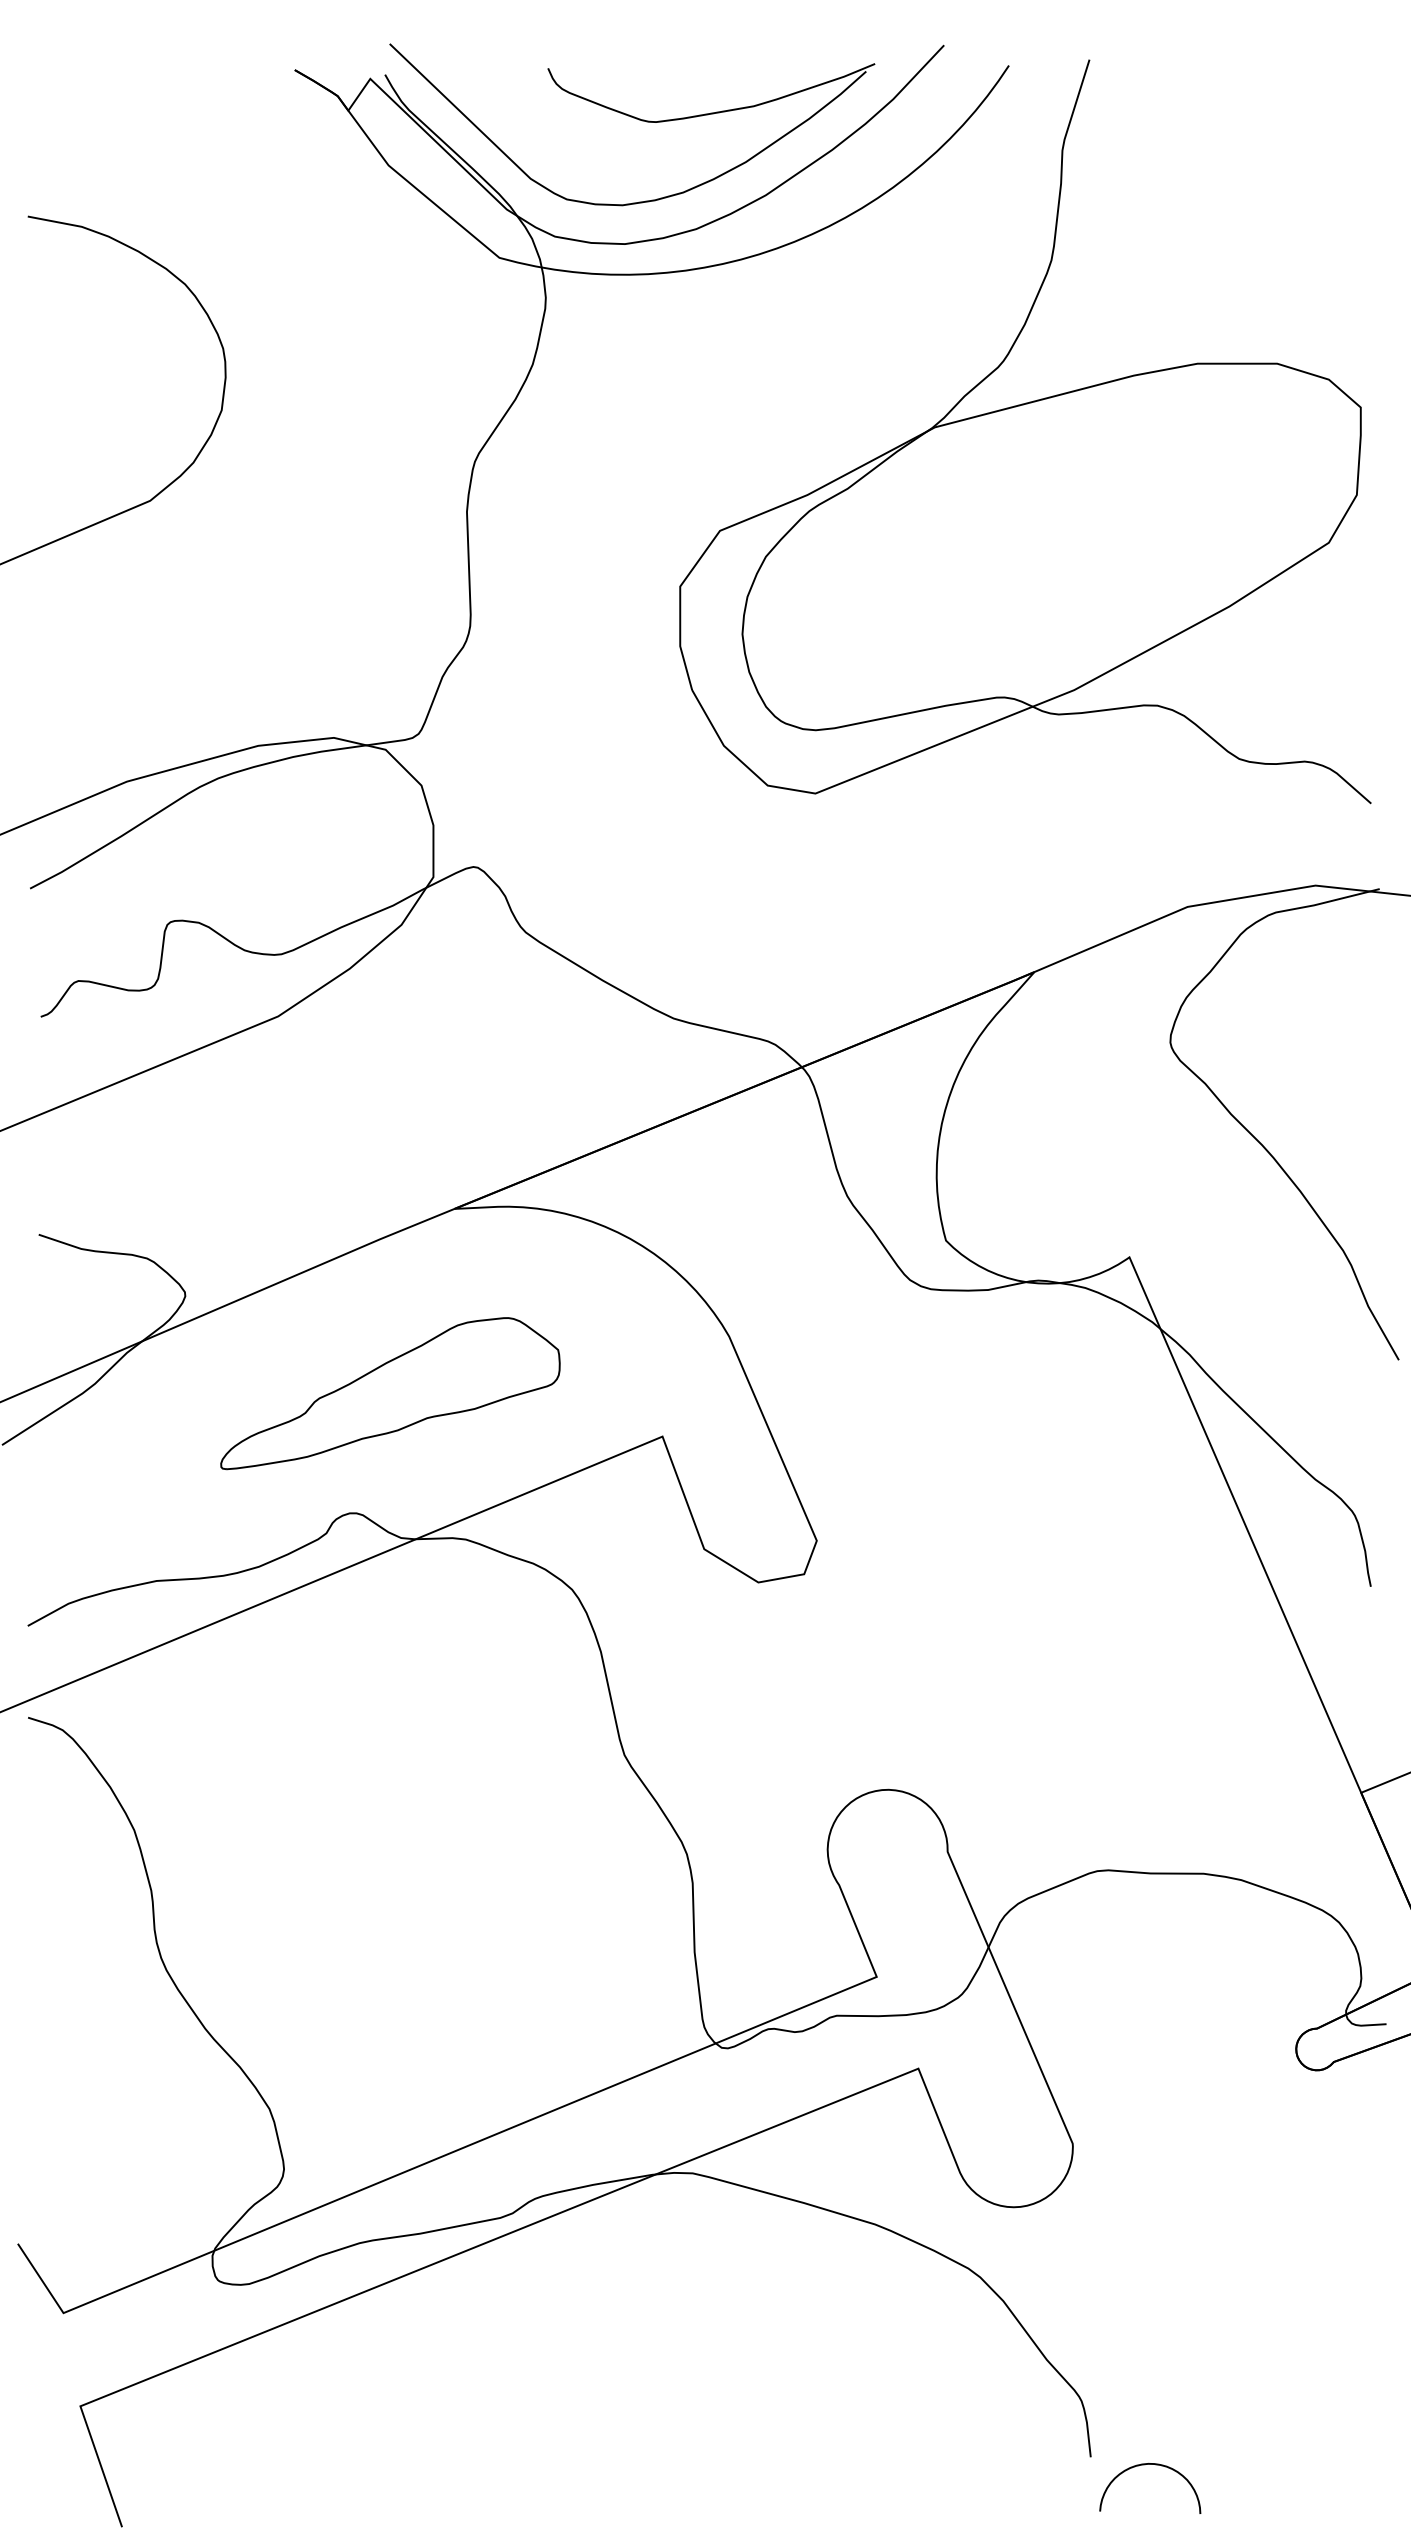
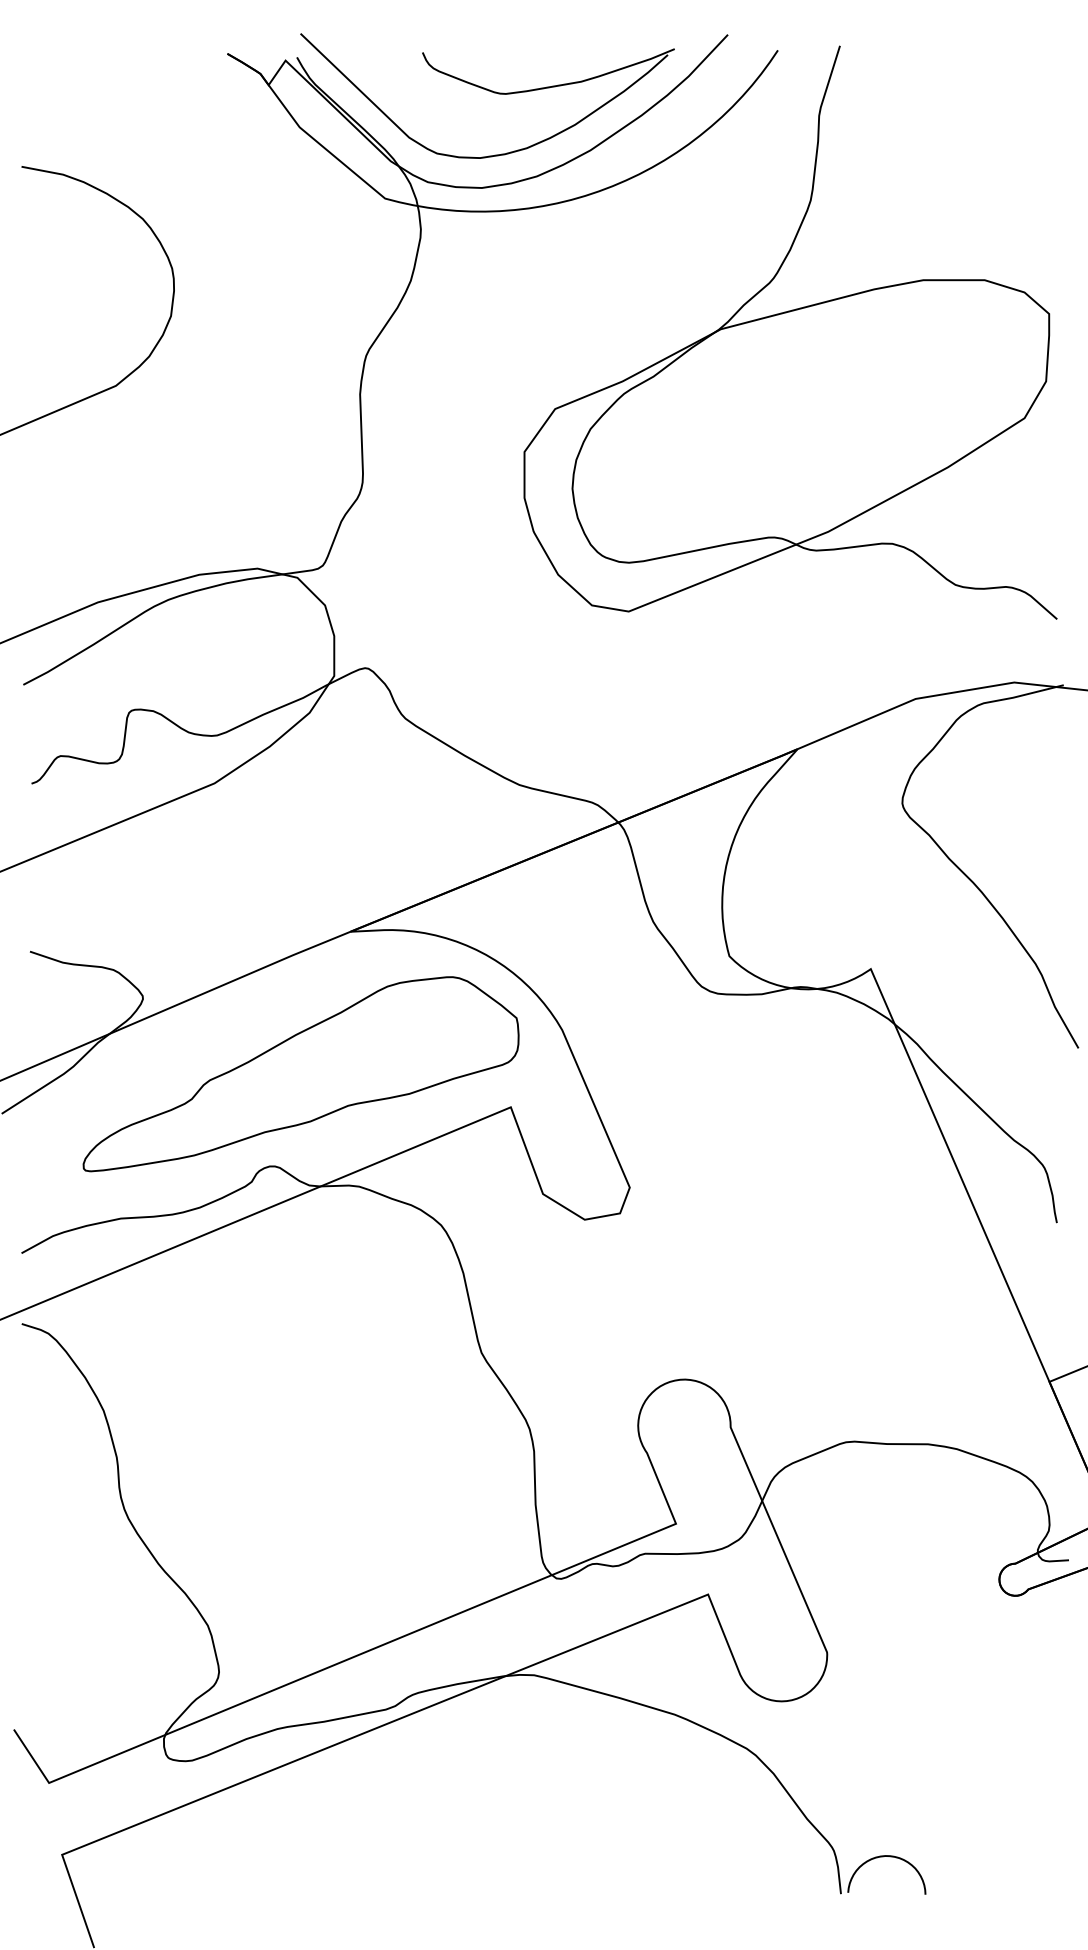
part: (390, 1393) -> (301, 1074), size x1.67
curve: (1145, 2465) -> (883, 1857), moved

